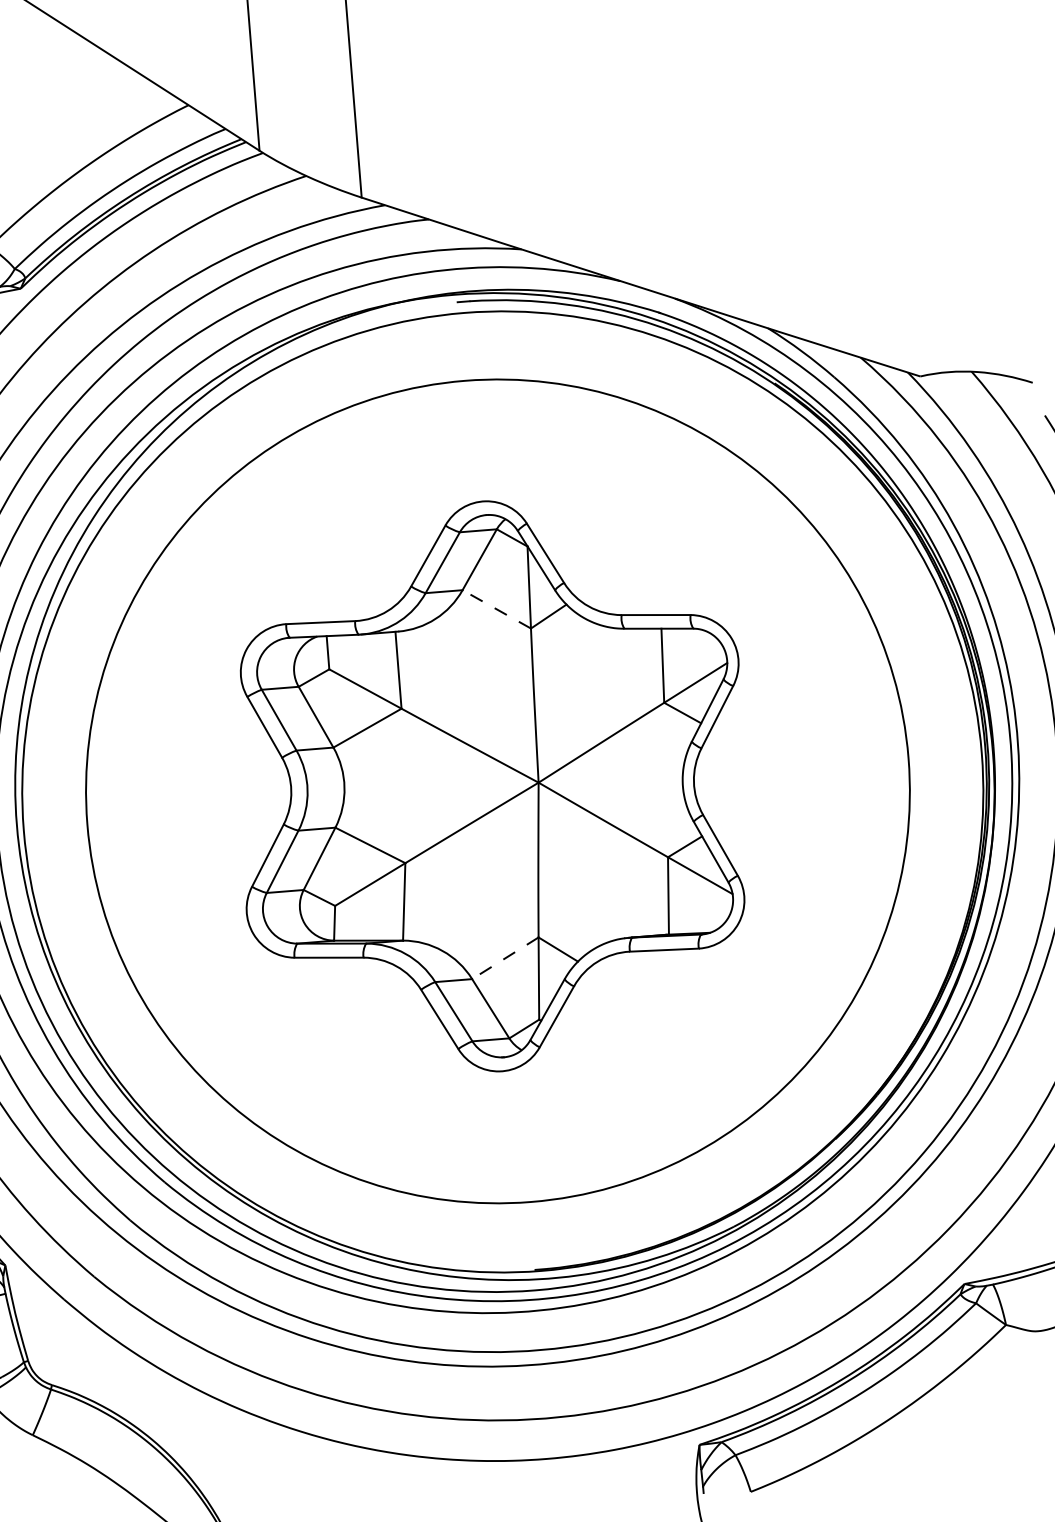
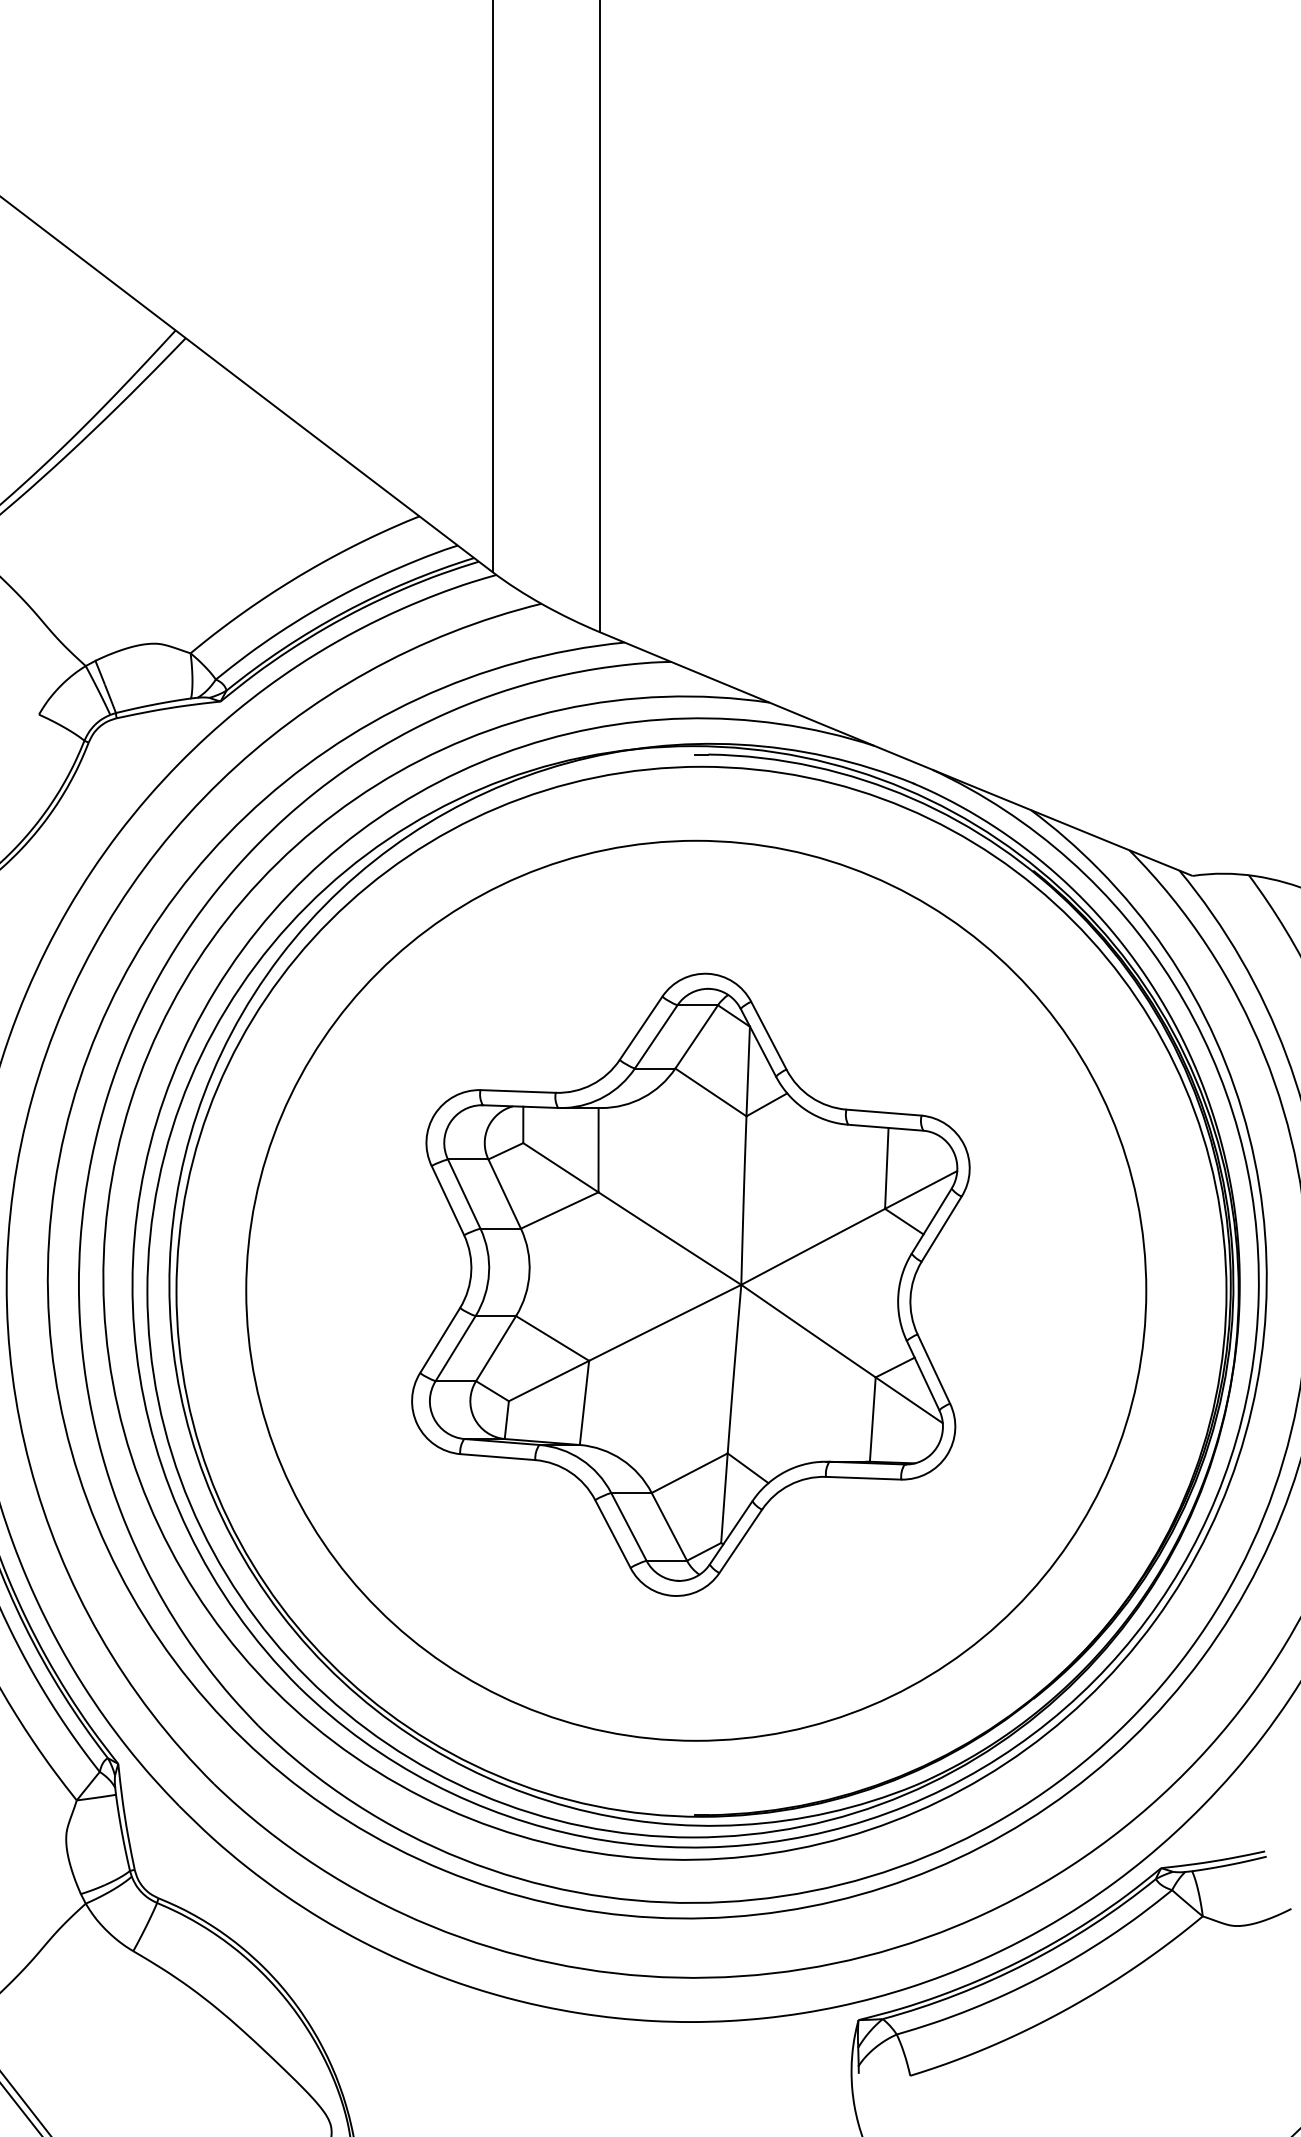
line: (496, 609) -> (710, 1092), dashed -> solid
line: (505, 958) -> (689, 1473), dashed -> solid

